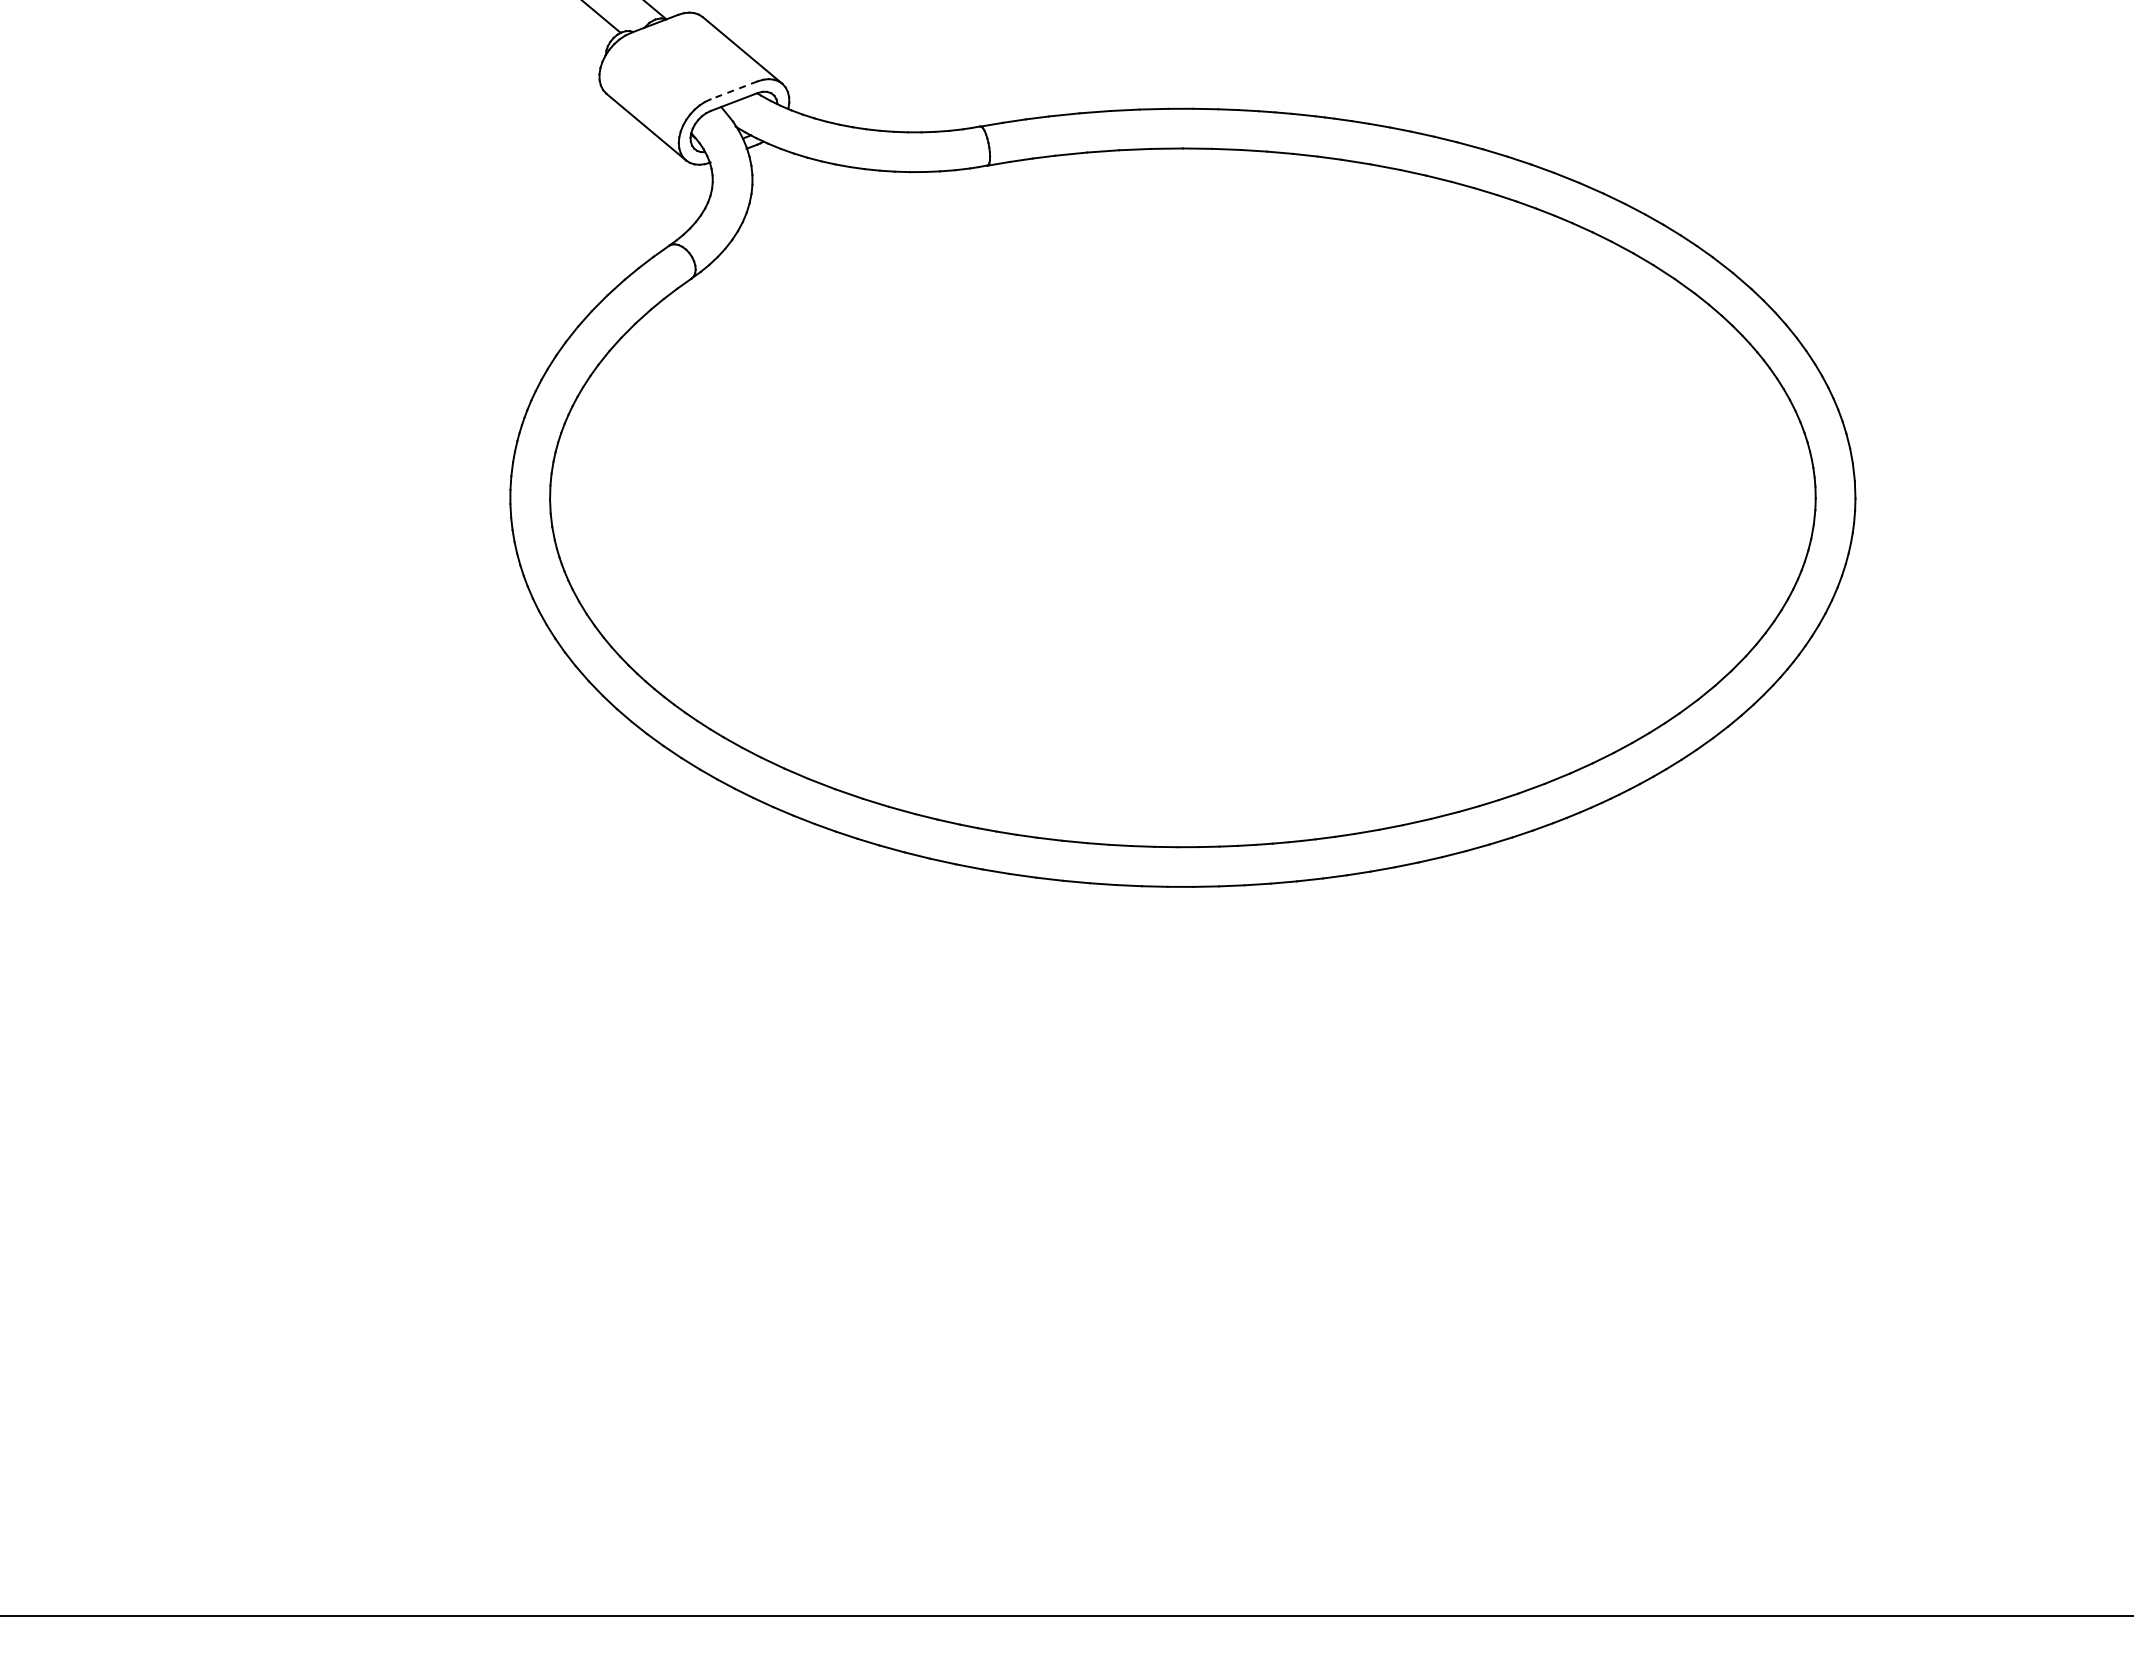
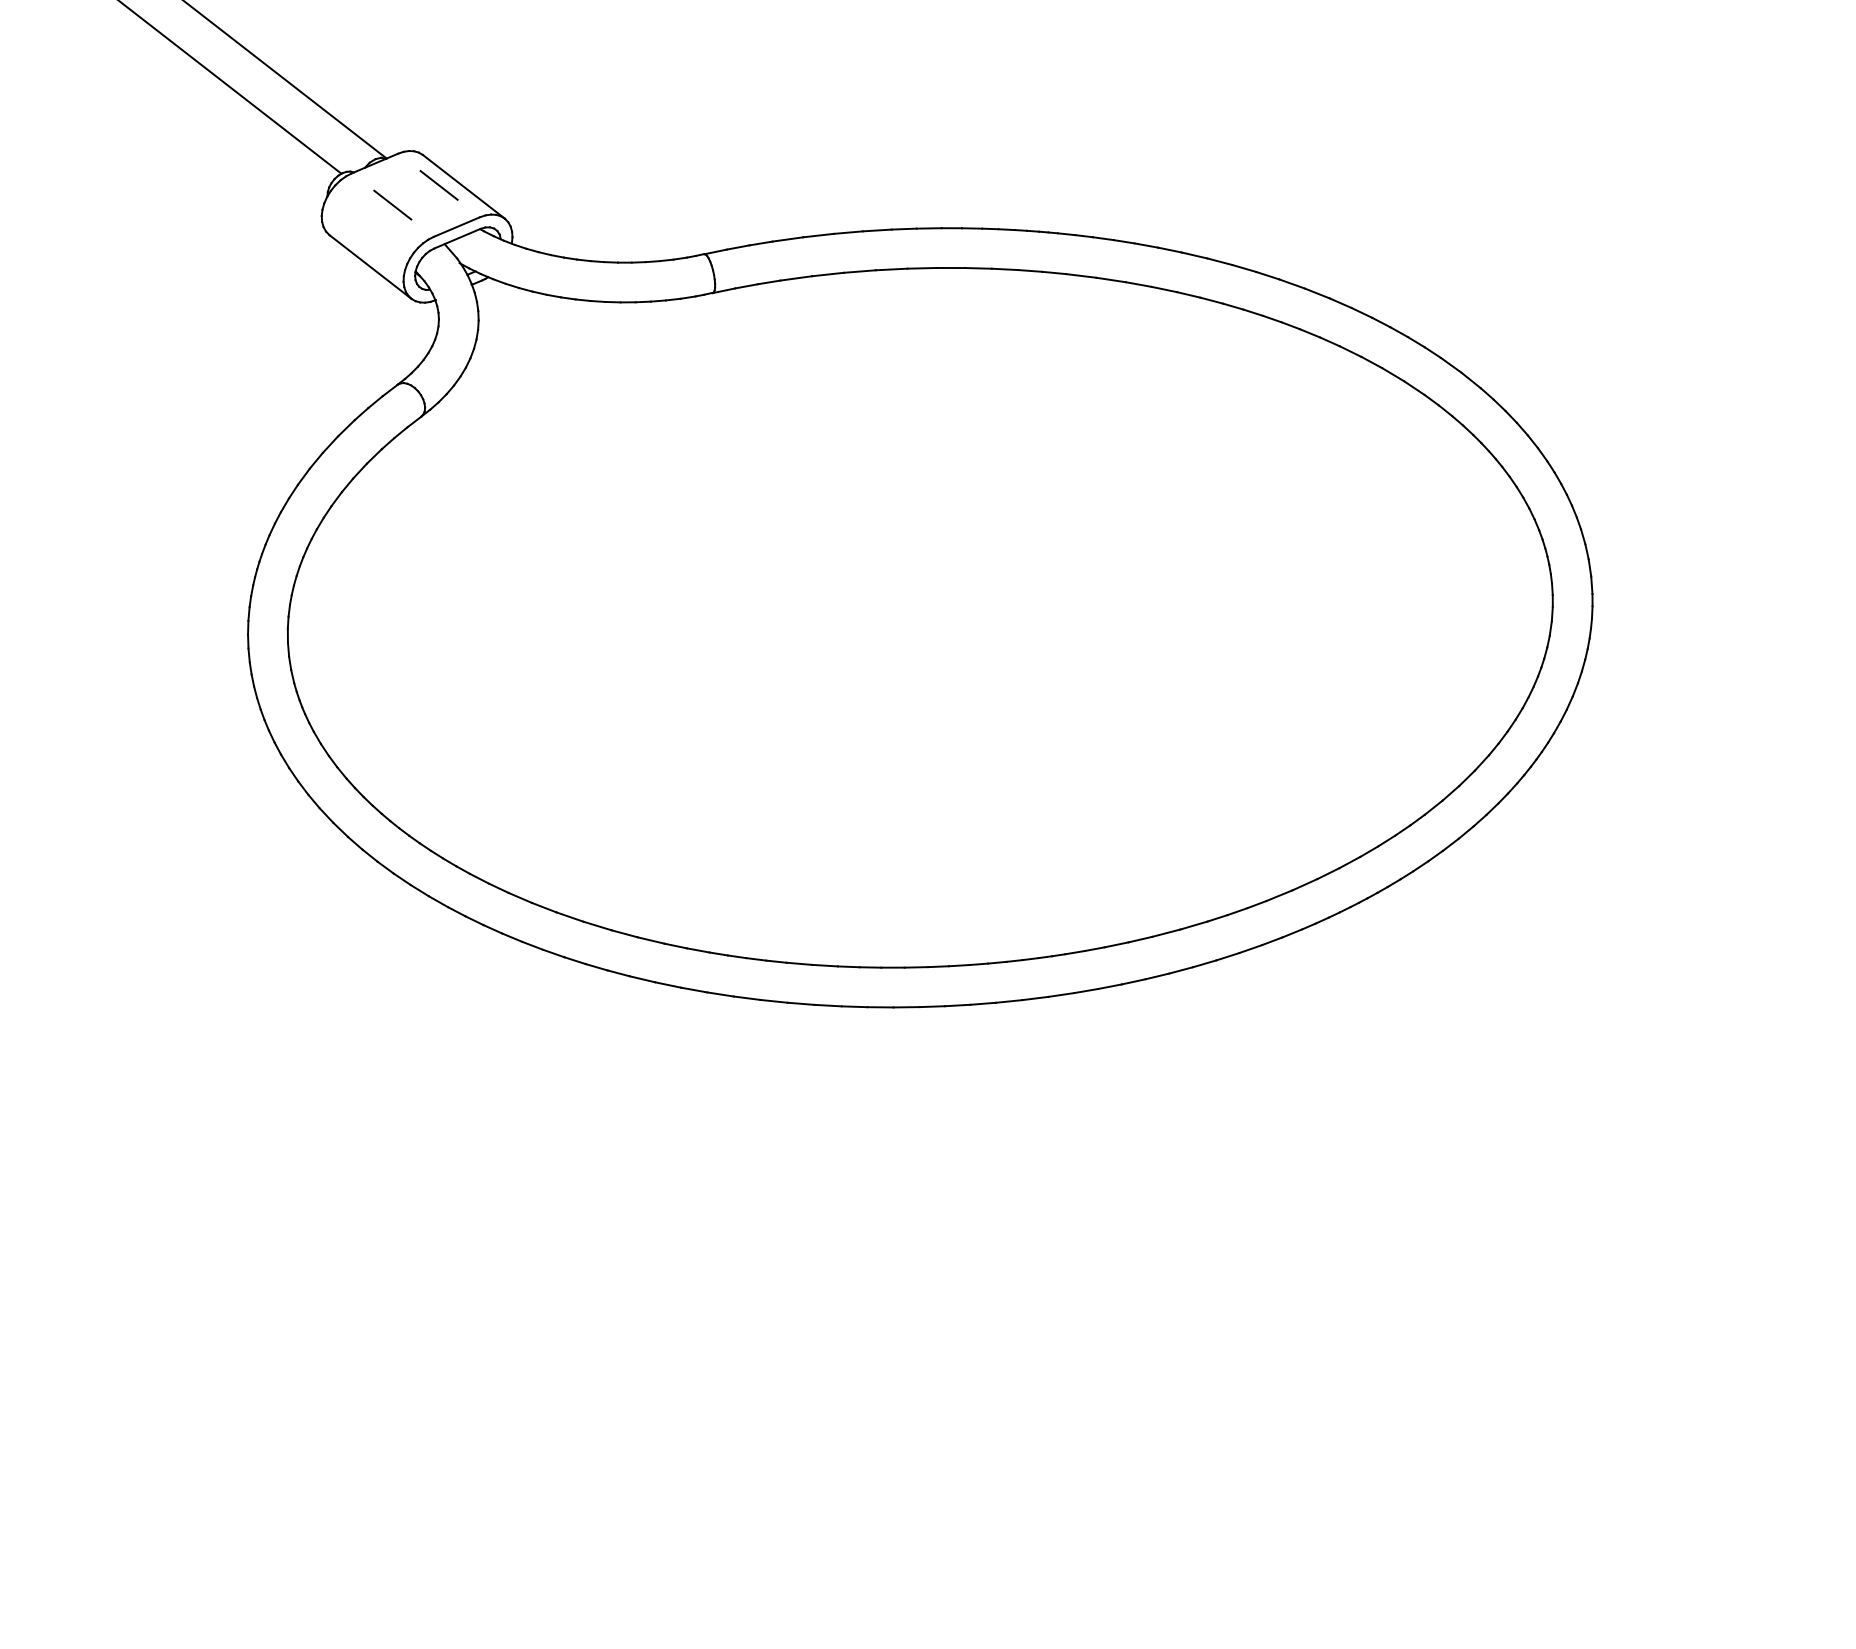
line: (717, 48) -> (438, 185), added
line: (670, 66) -> (392, 205), added
line: (733, 90) -> (456, 227), dashed -> solid

